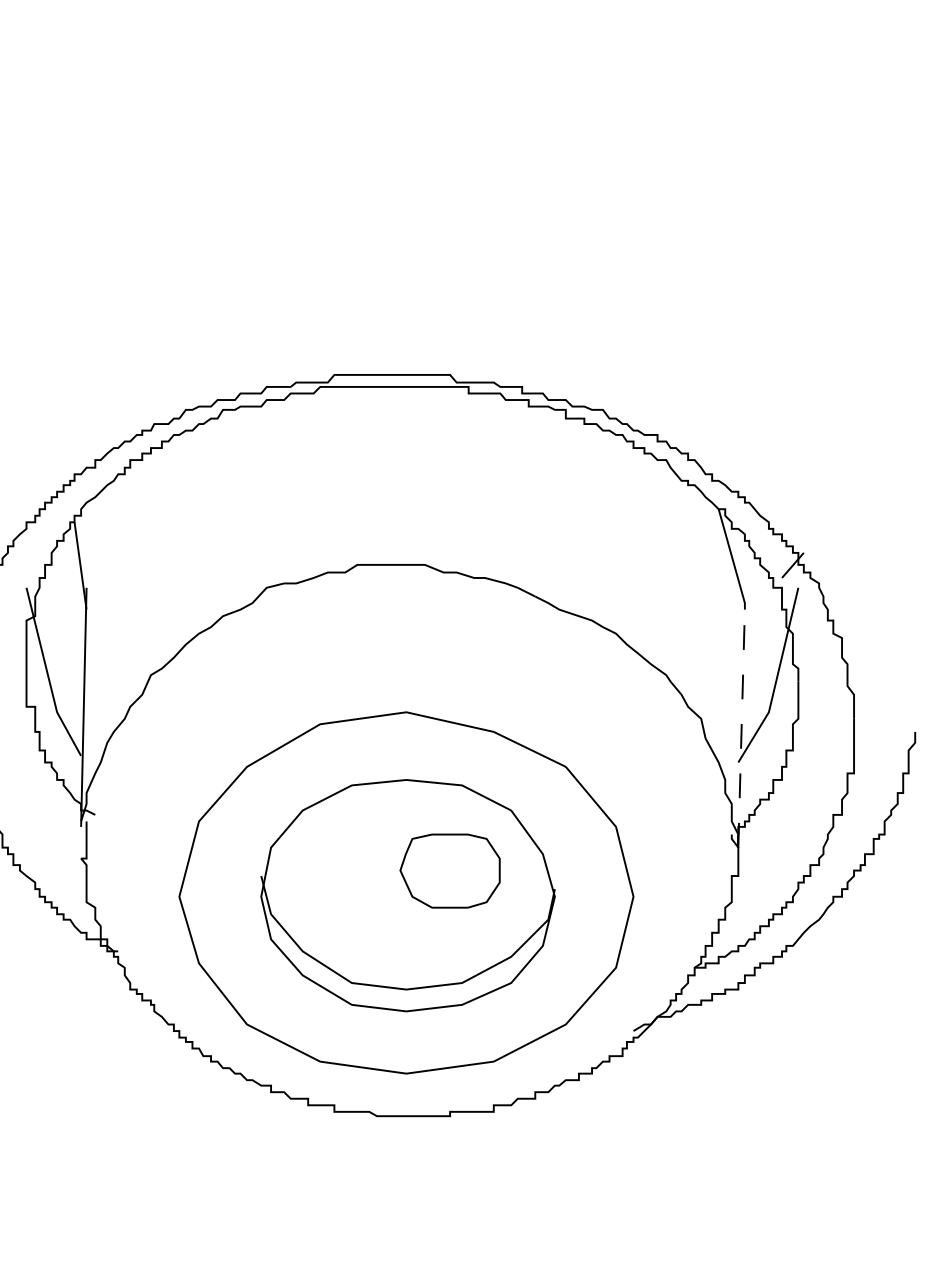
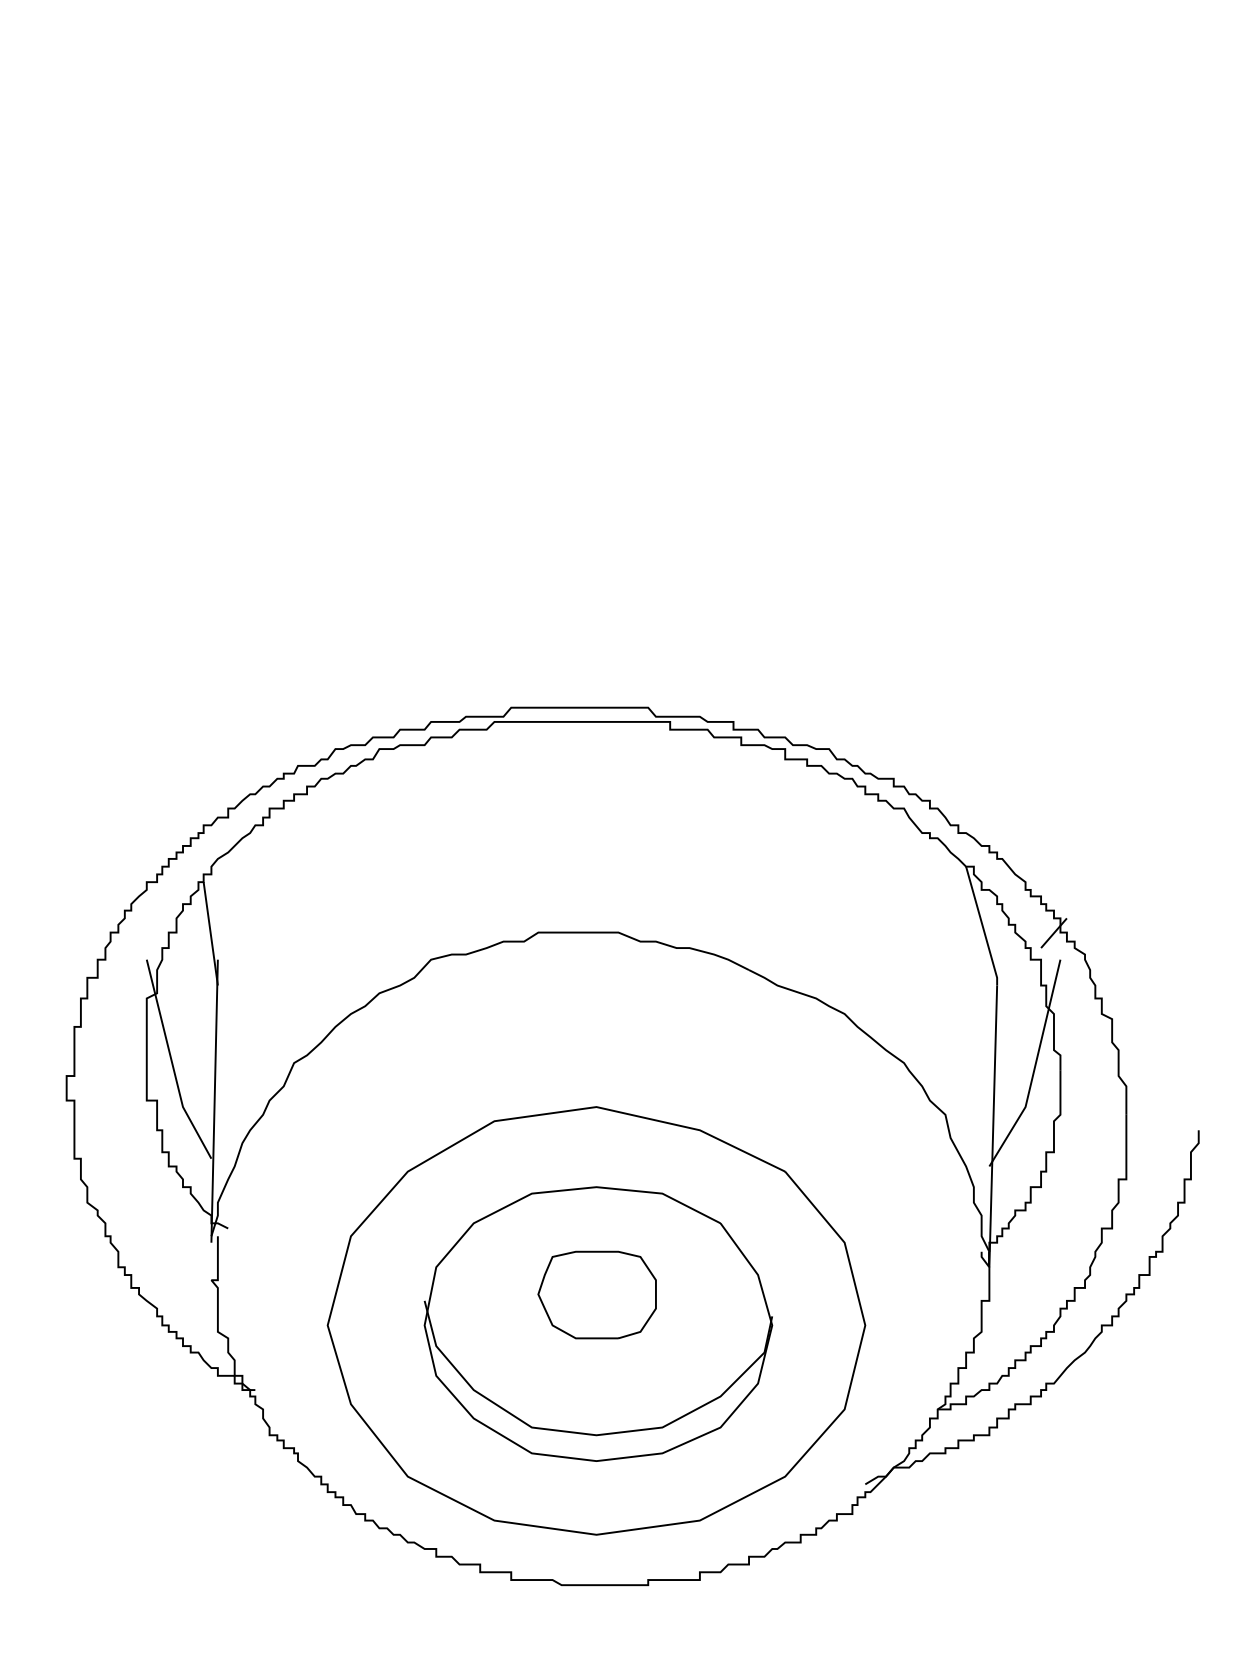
line: (741, 728) -> (993, 1126), dashed -> solid
part: (449, 870) -> (596, 1294), moved

